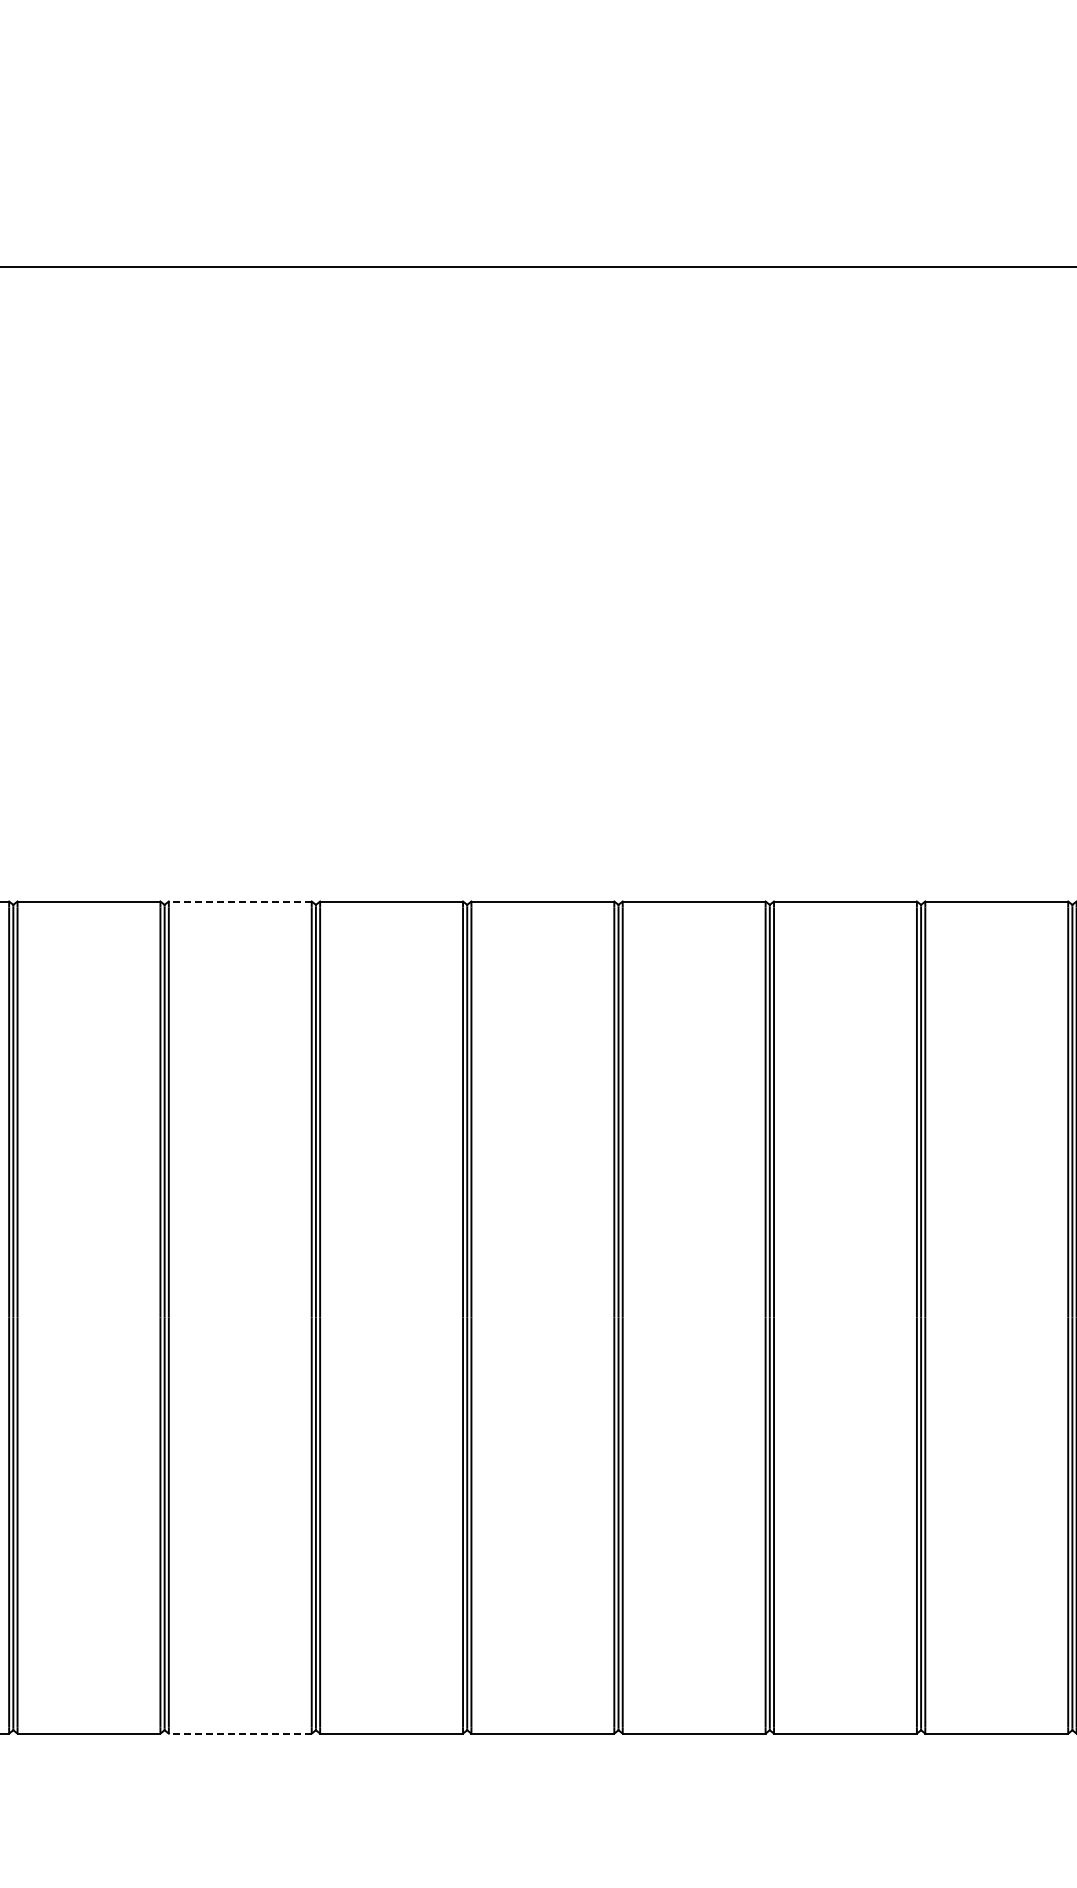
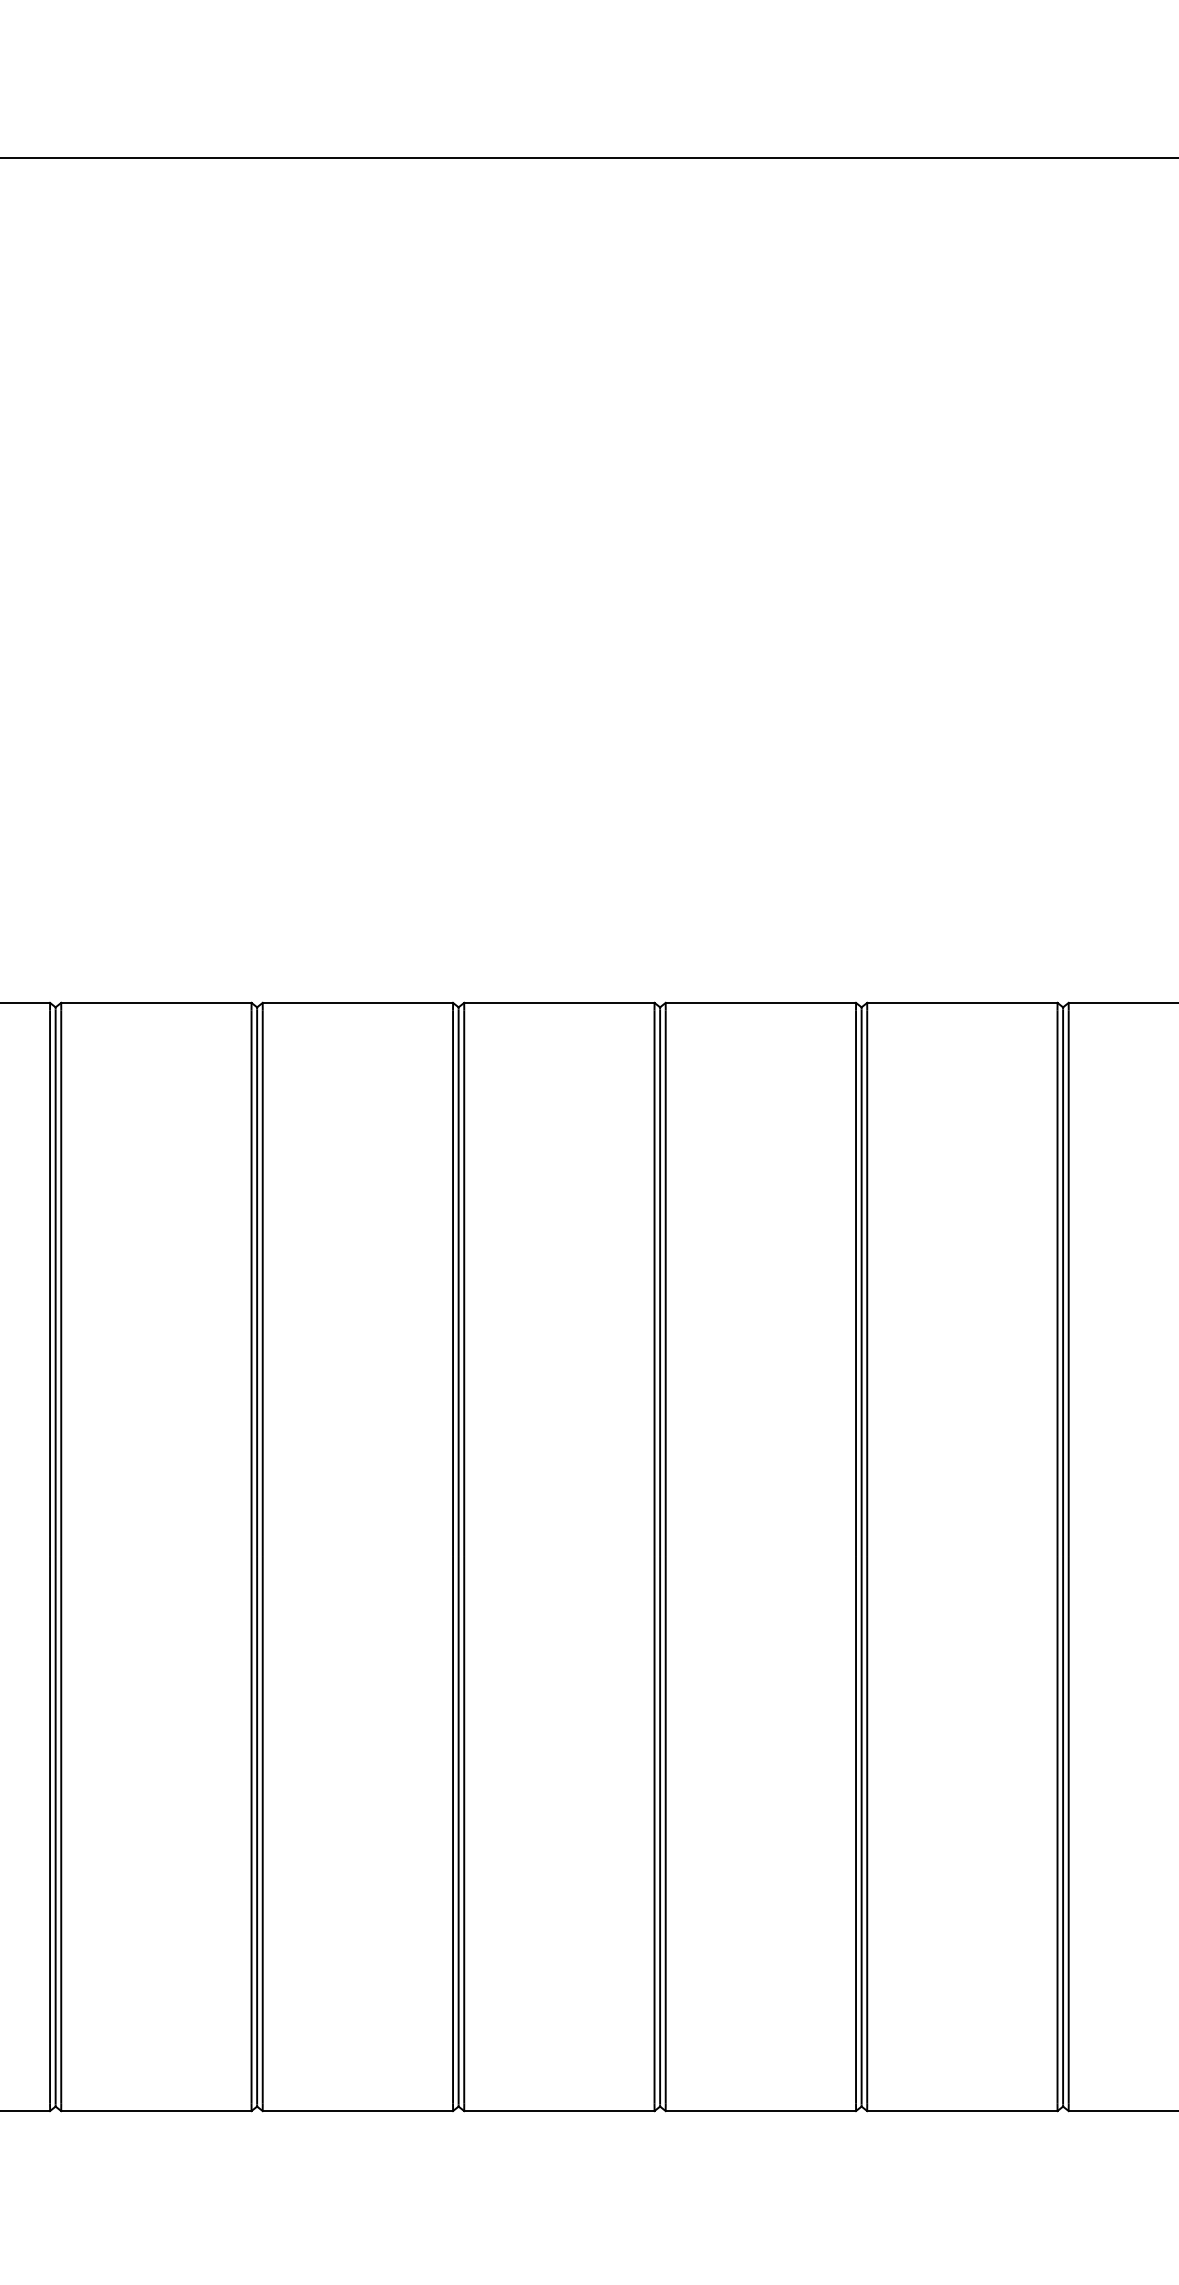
line: (239, 901) -> (356, 1002), dashed -> solid
line: (239, 1733) -> (356, 2110), dashed -> solid

